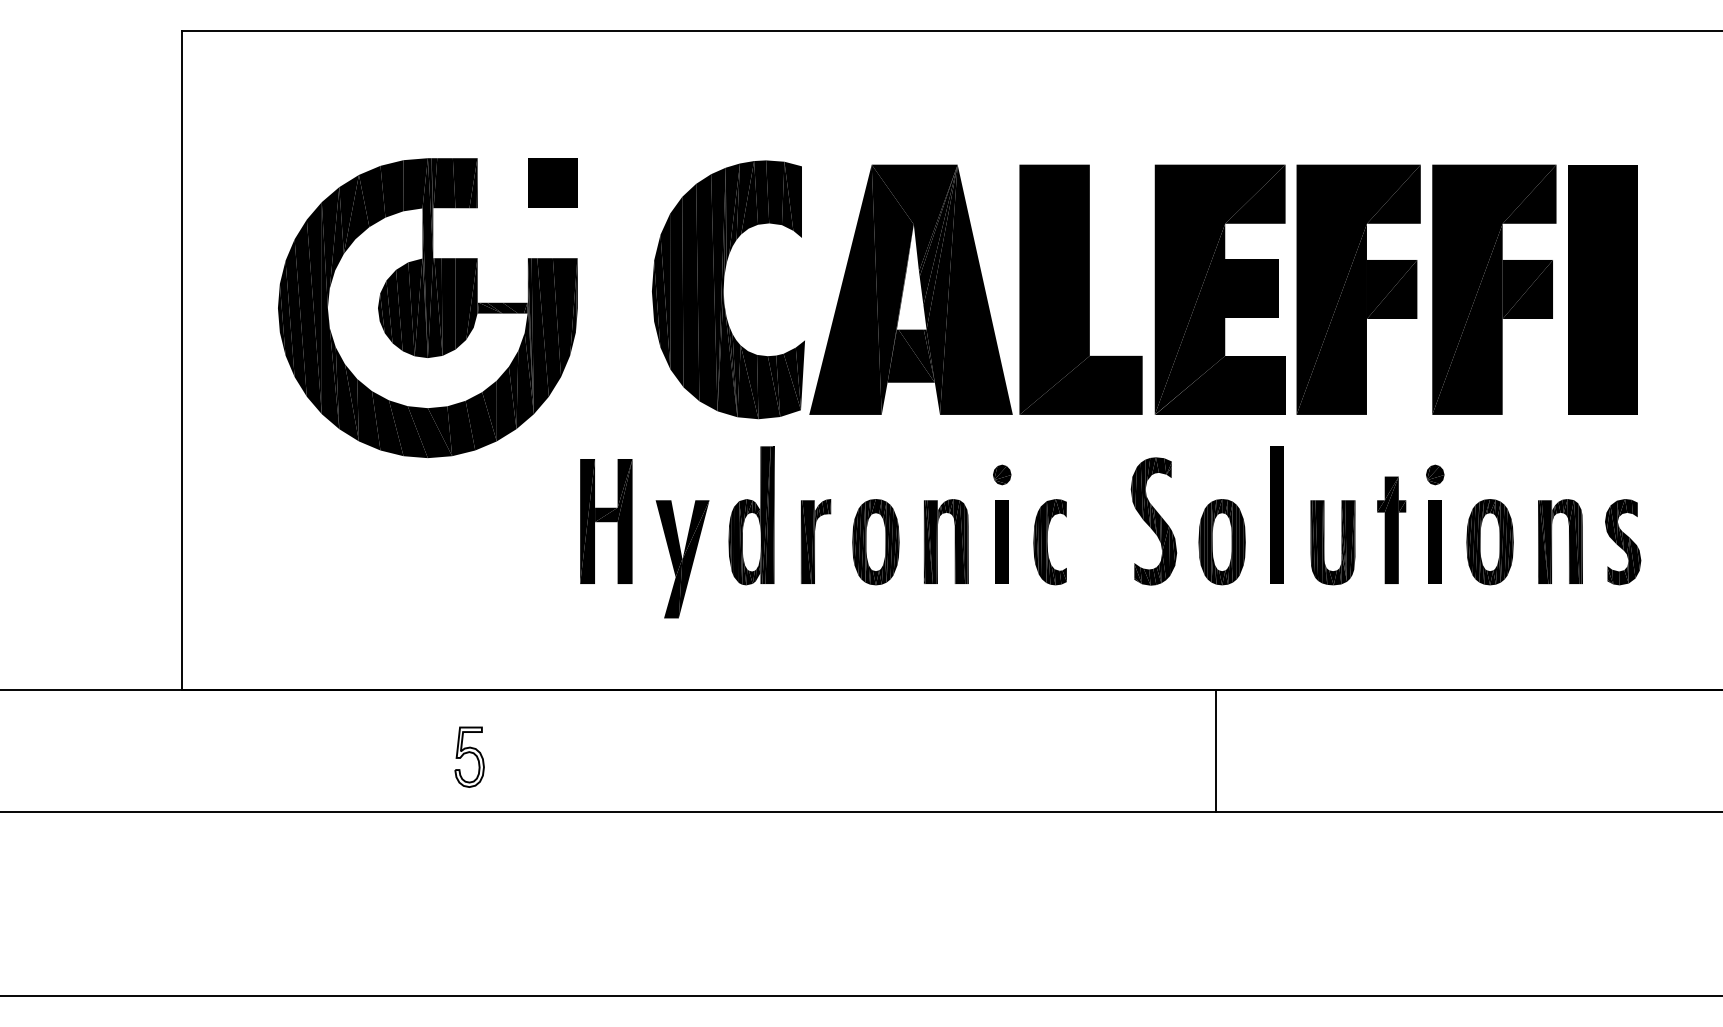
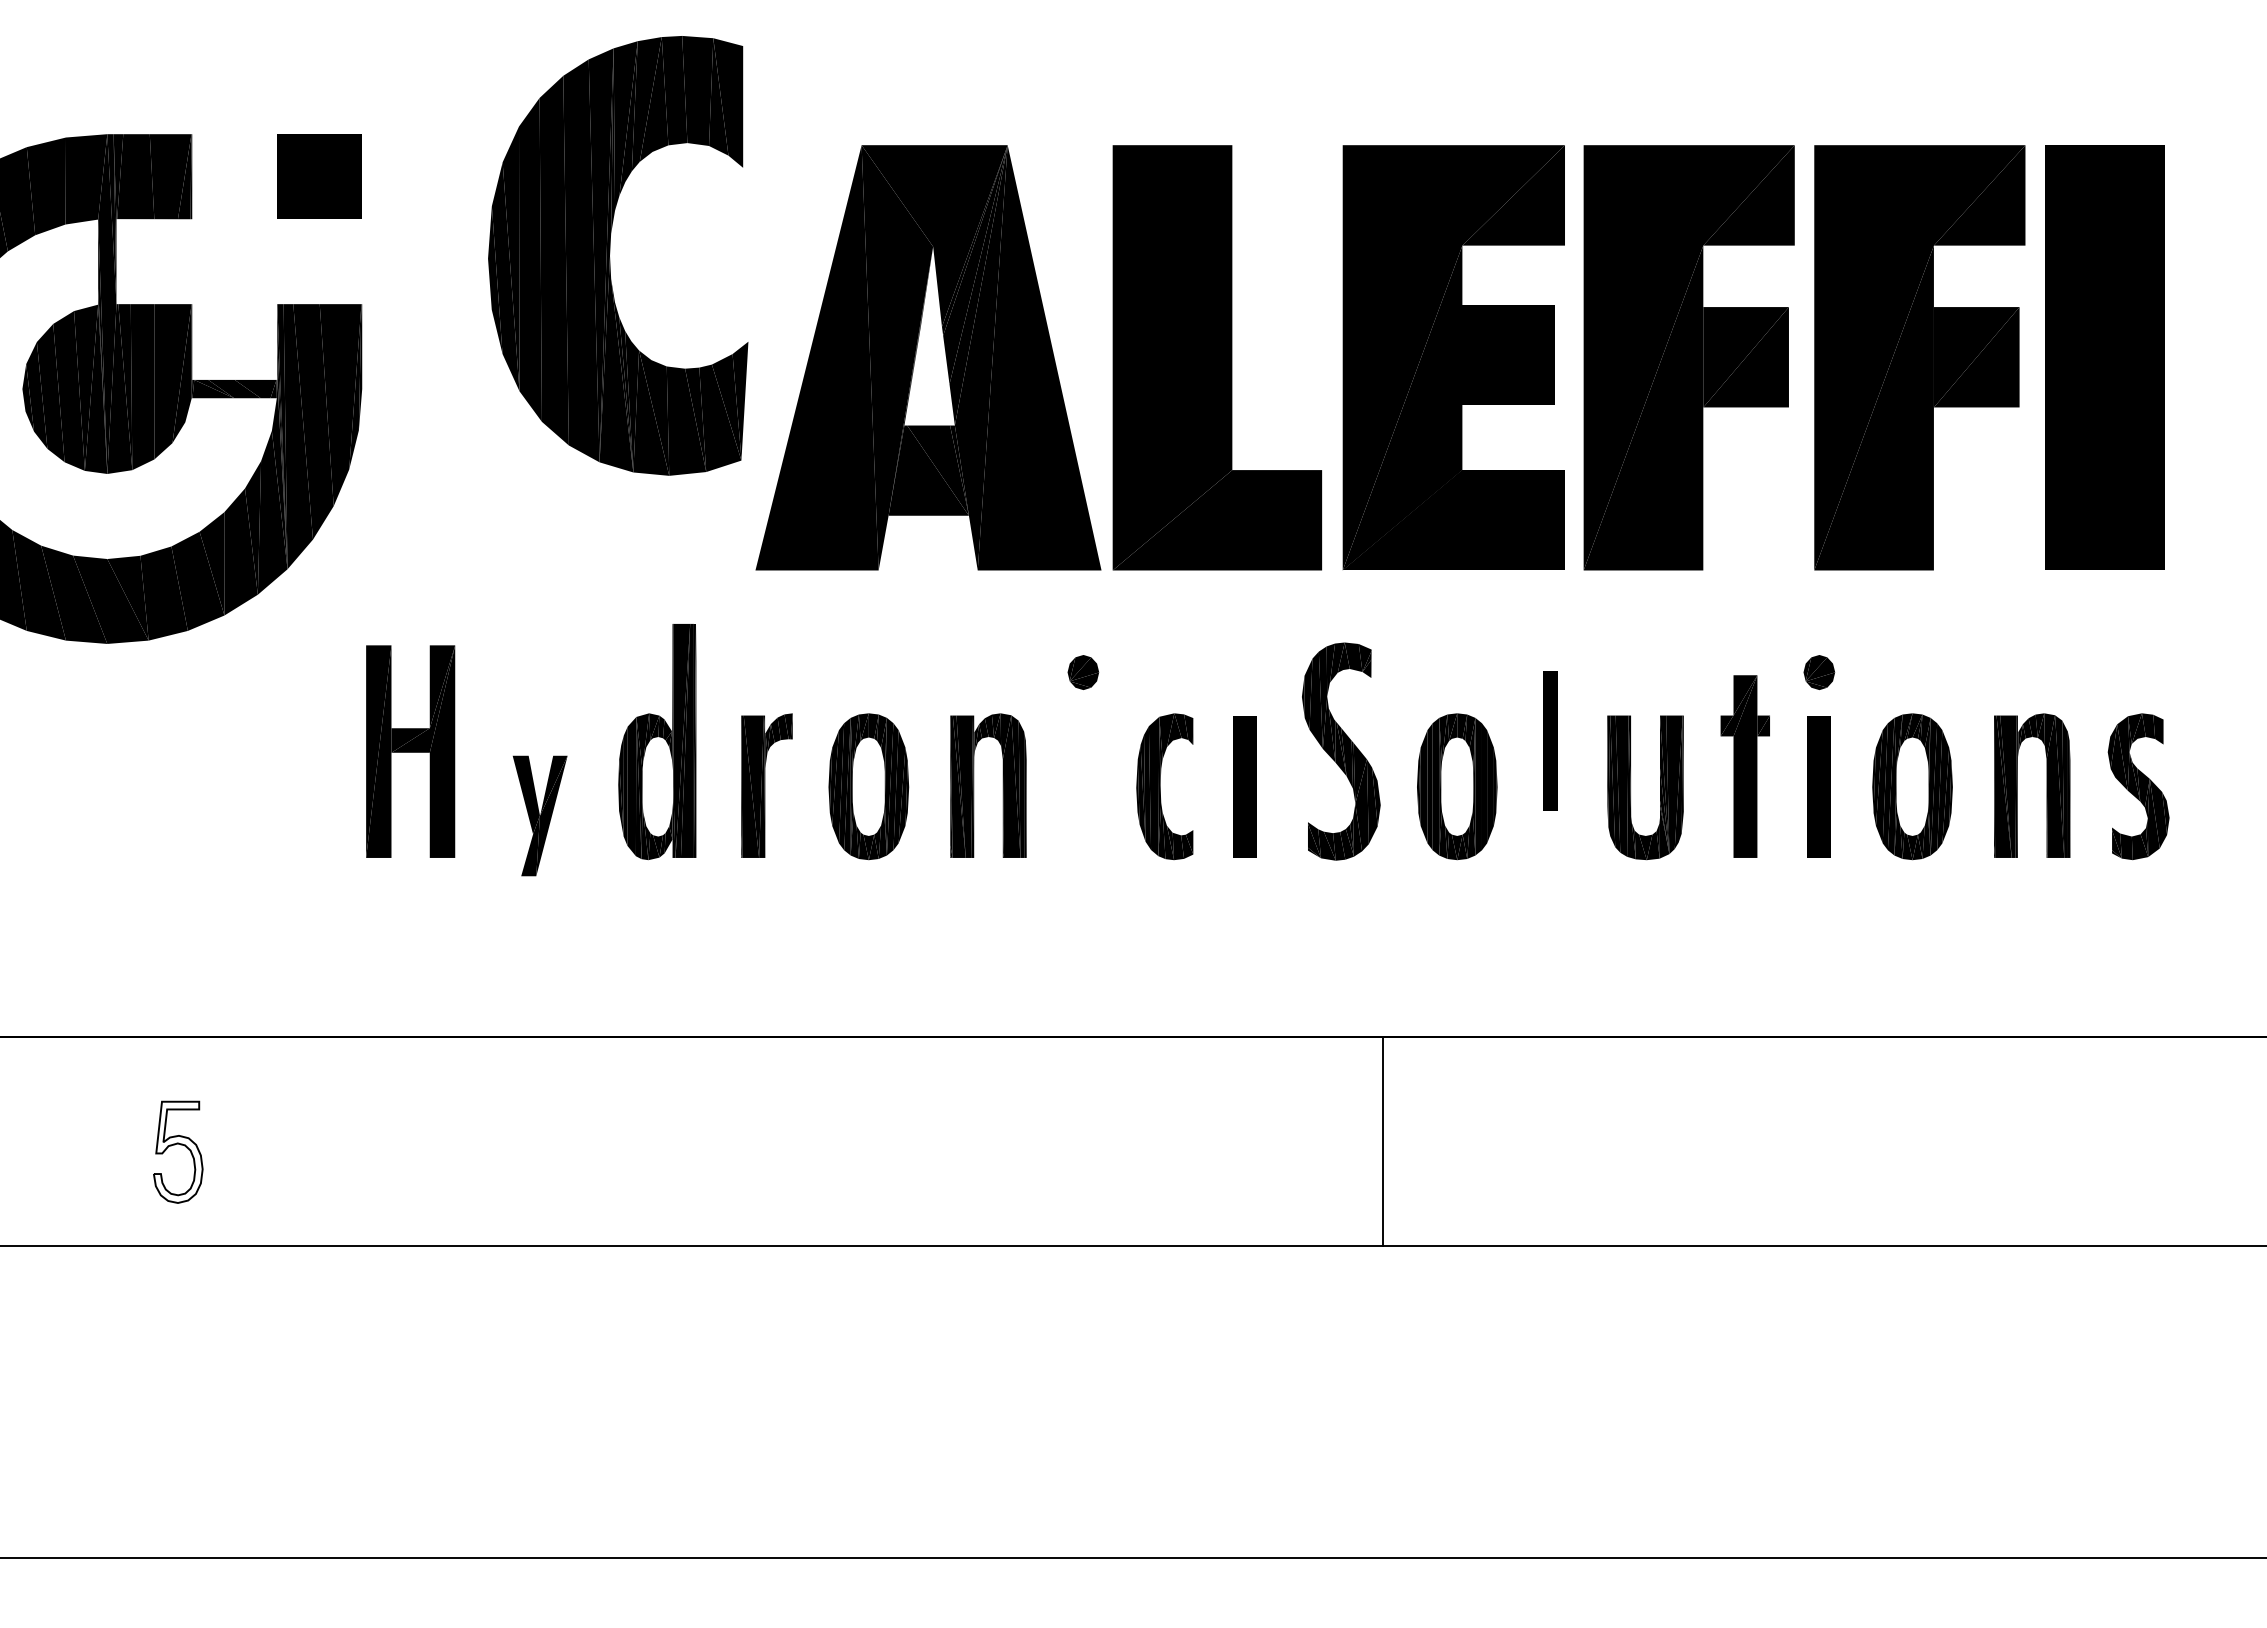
part: (728, 289) -> (618, 255), moved
part: (1276, 514) -> (1549, 739), size x0.6
part: (1001, 541) -> (1243, 785), moved
part: (682, 559) -> (540, 816), size x0.6
line: (1215, 750) -> (1383, 1140), moved

